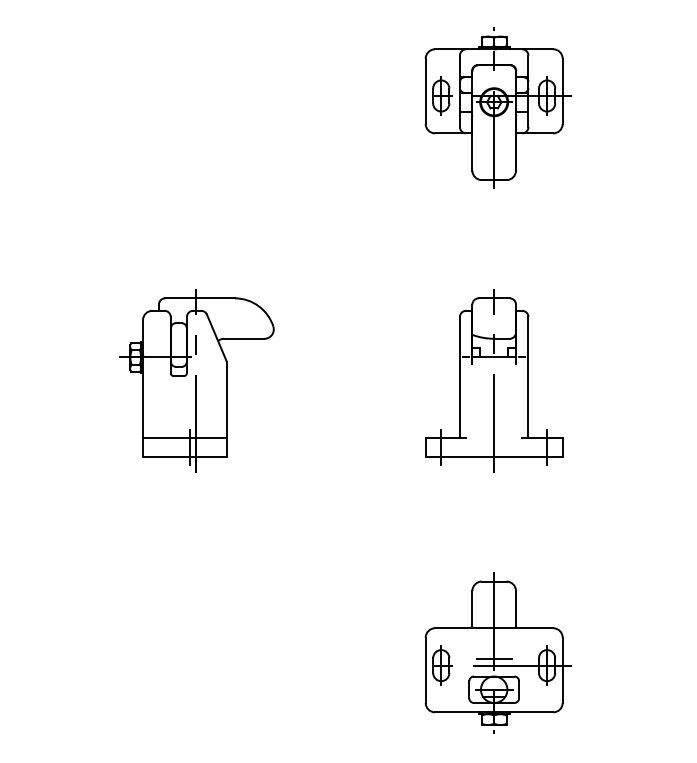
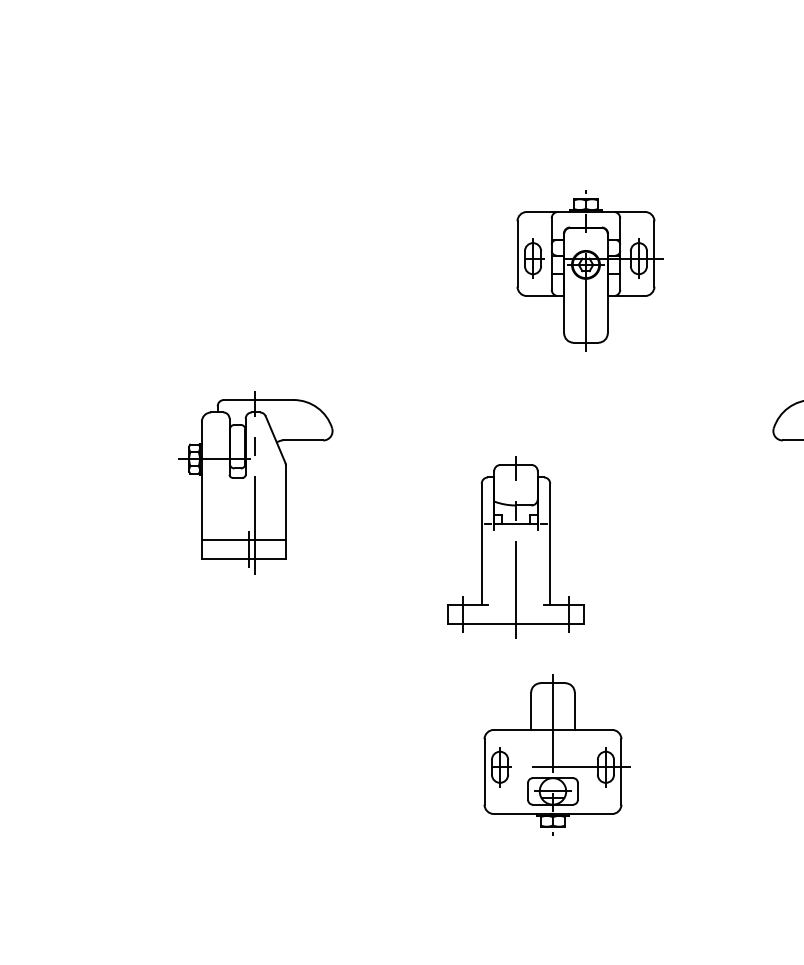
part: (497, 107) -> (589, 270), moved
part: (493, 380) -> (515, 547), moved
line: (493, 659) -> (552, 761), removed

